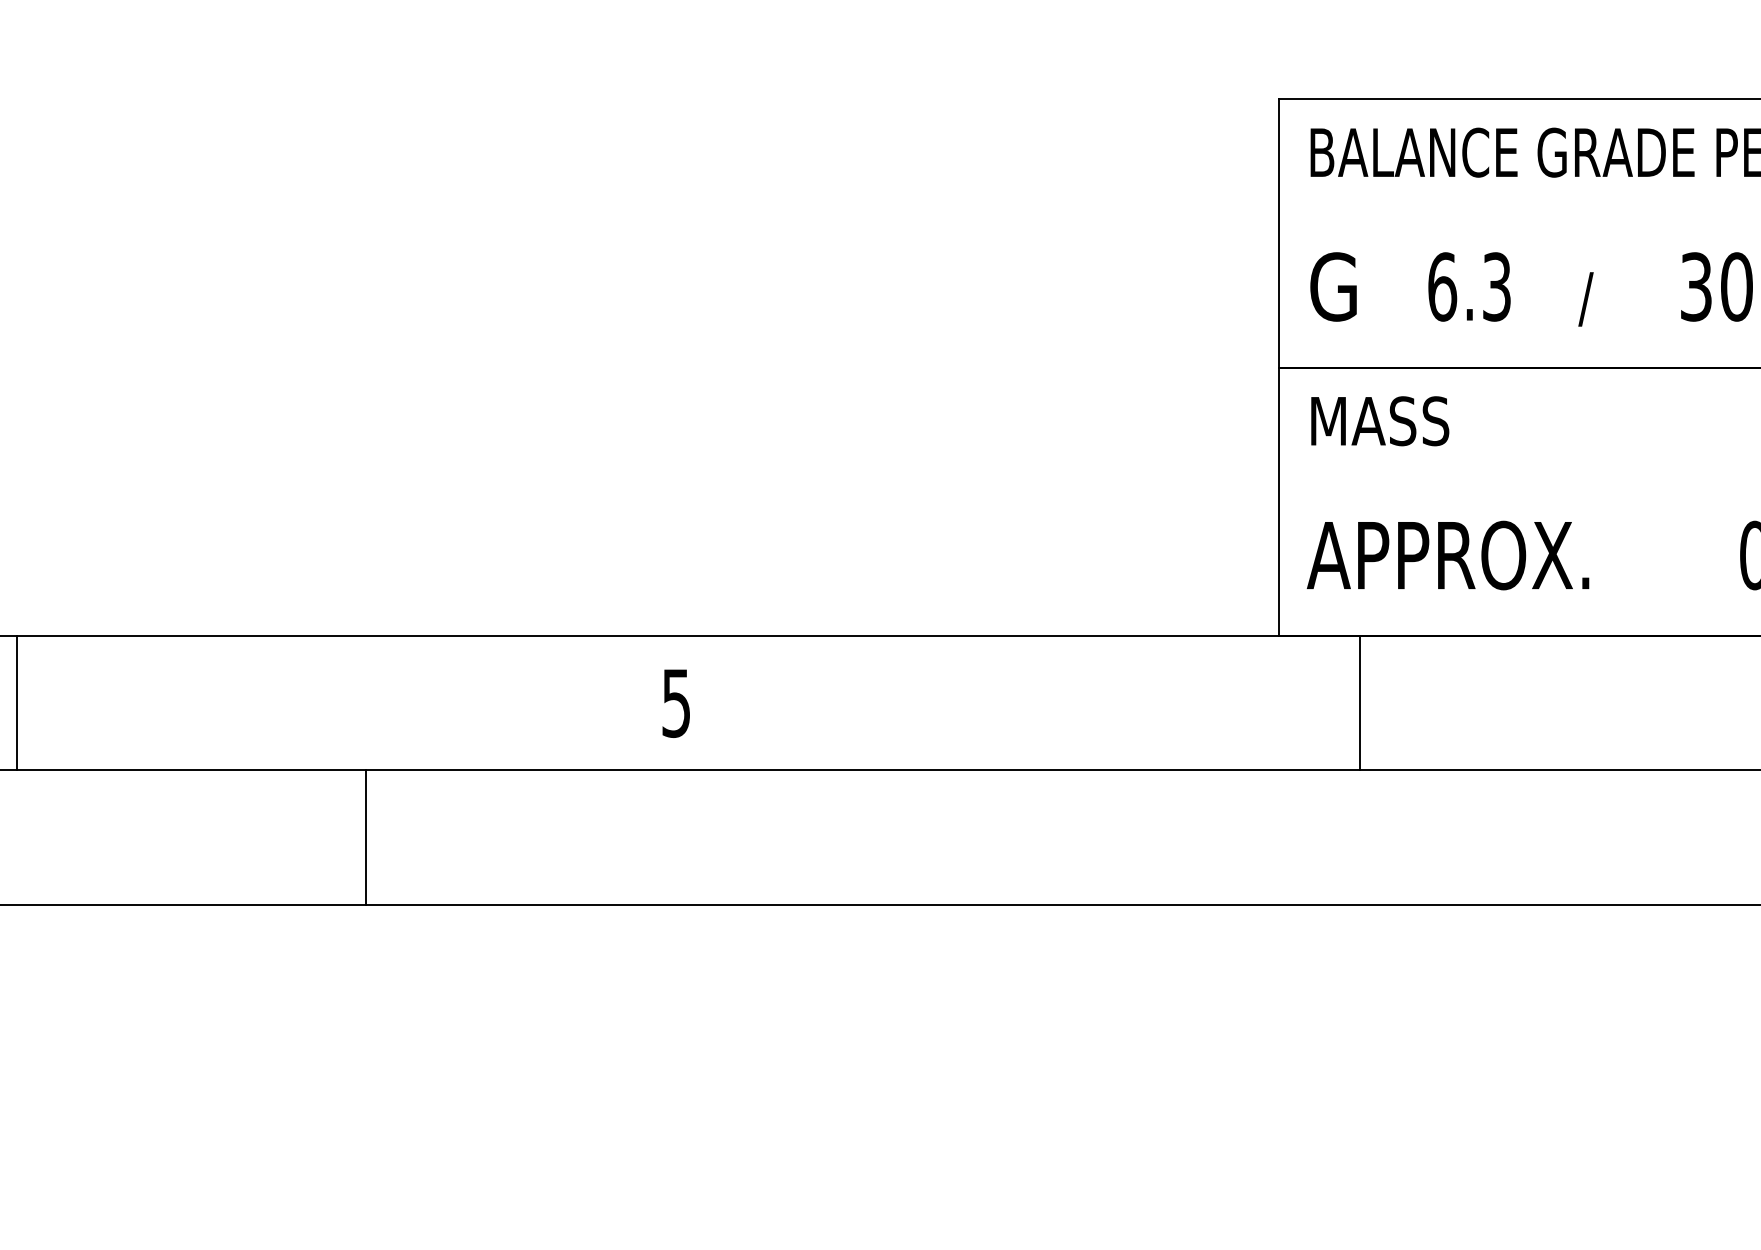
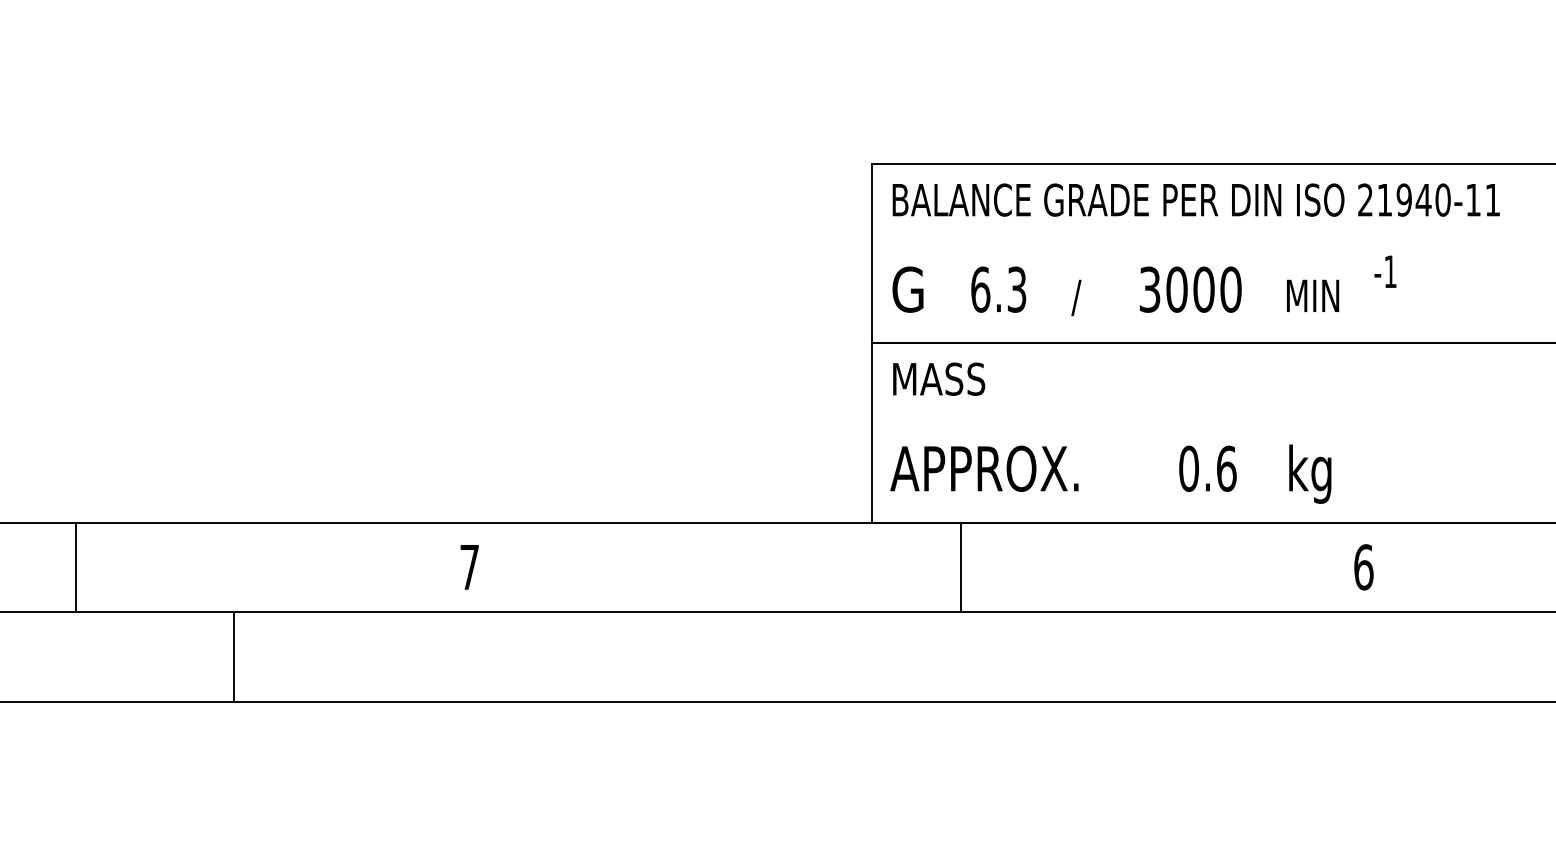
line: (16, 703) -> (75, 567), moved
text: (676, 703) -> (469, 567), 5 -> 7
line: (1359, 703) -> (960, 567), moved
line: (365, 836) -> (233, 656), moved

